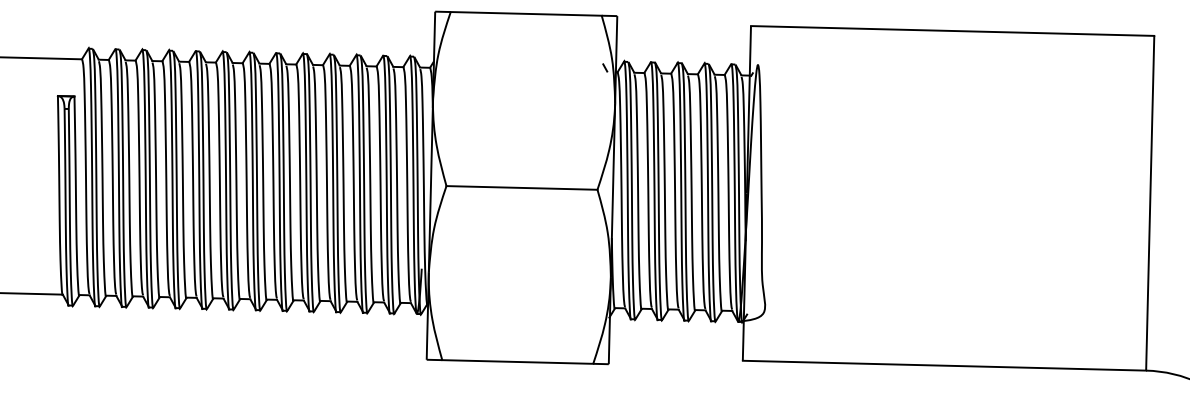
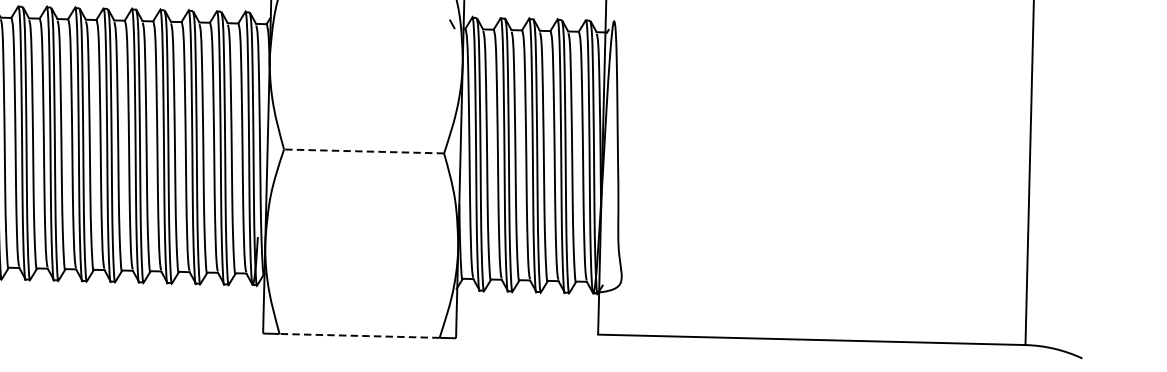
line: (521, 187) -> (363, 151), solid -> dashed
line: (517, 361) -> (359, 335), solid -> dashed

